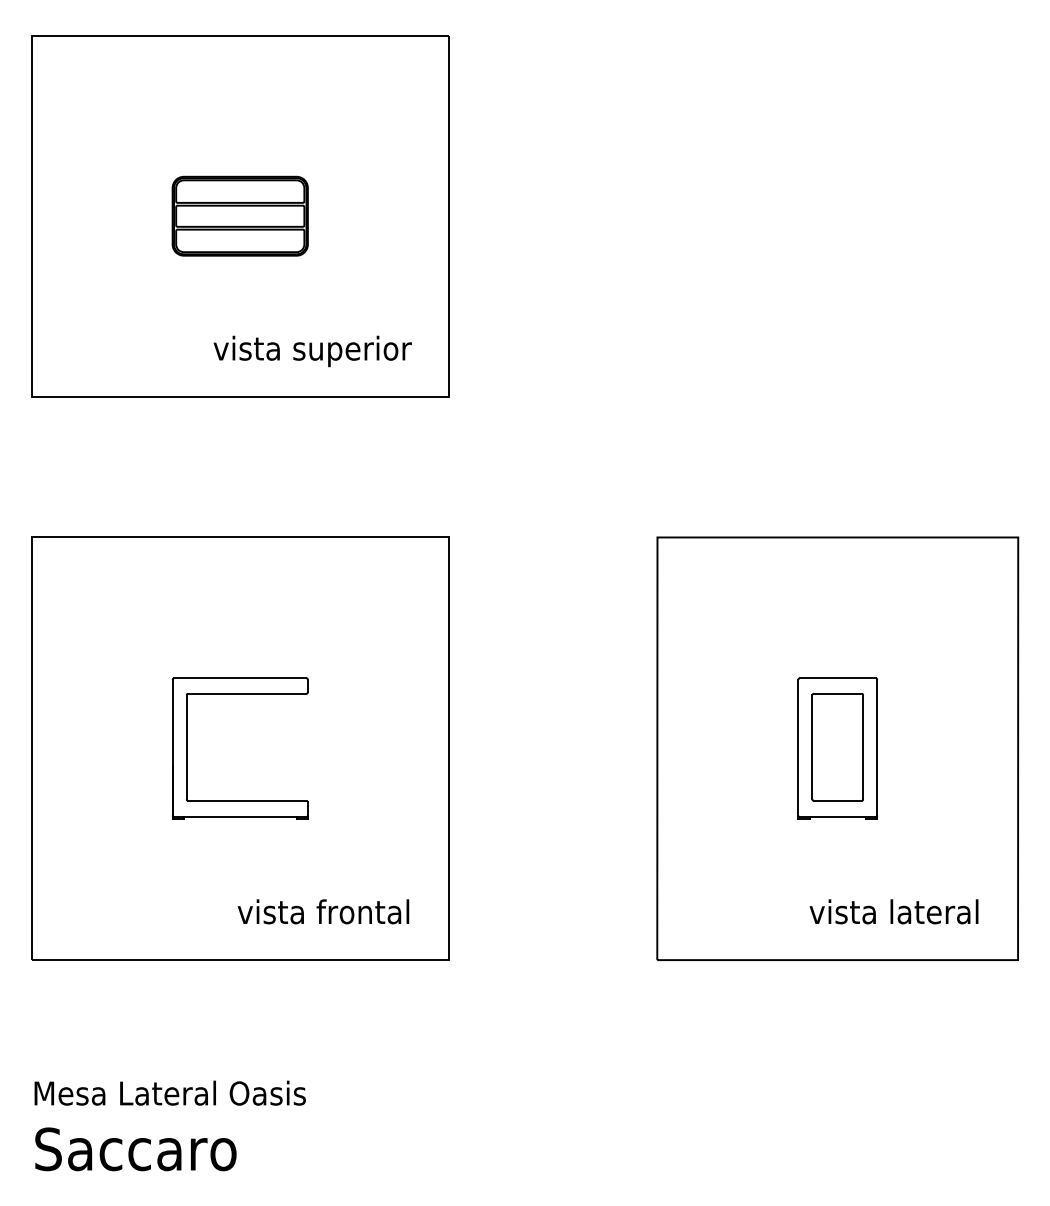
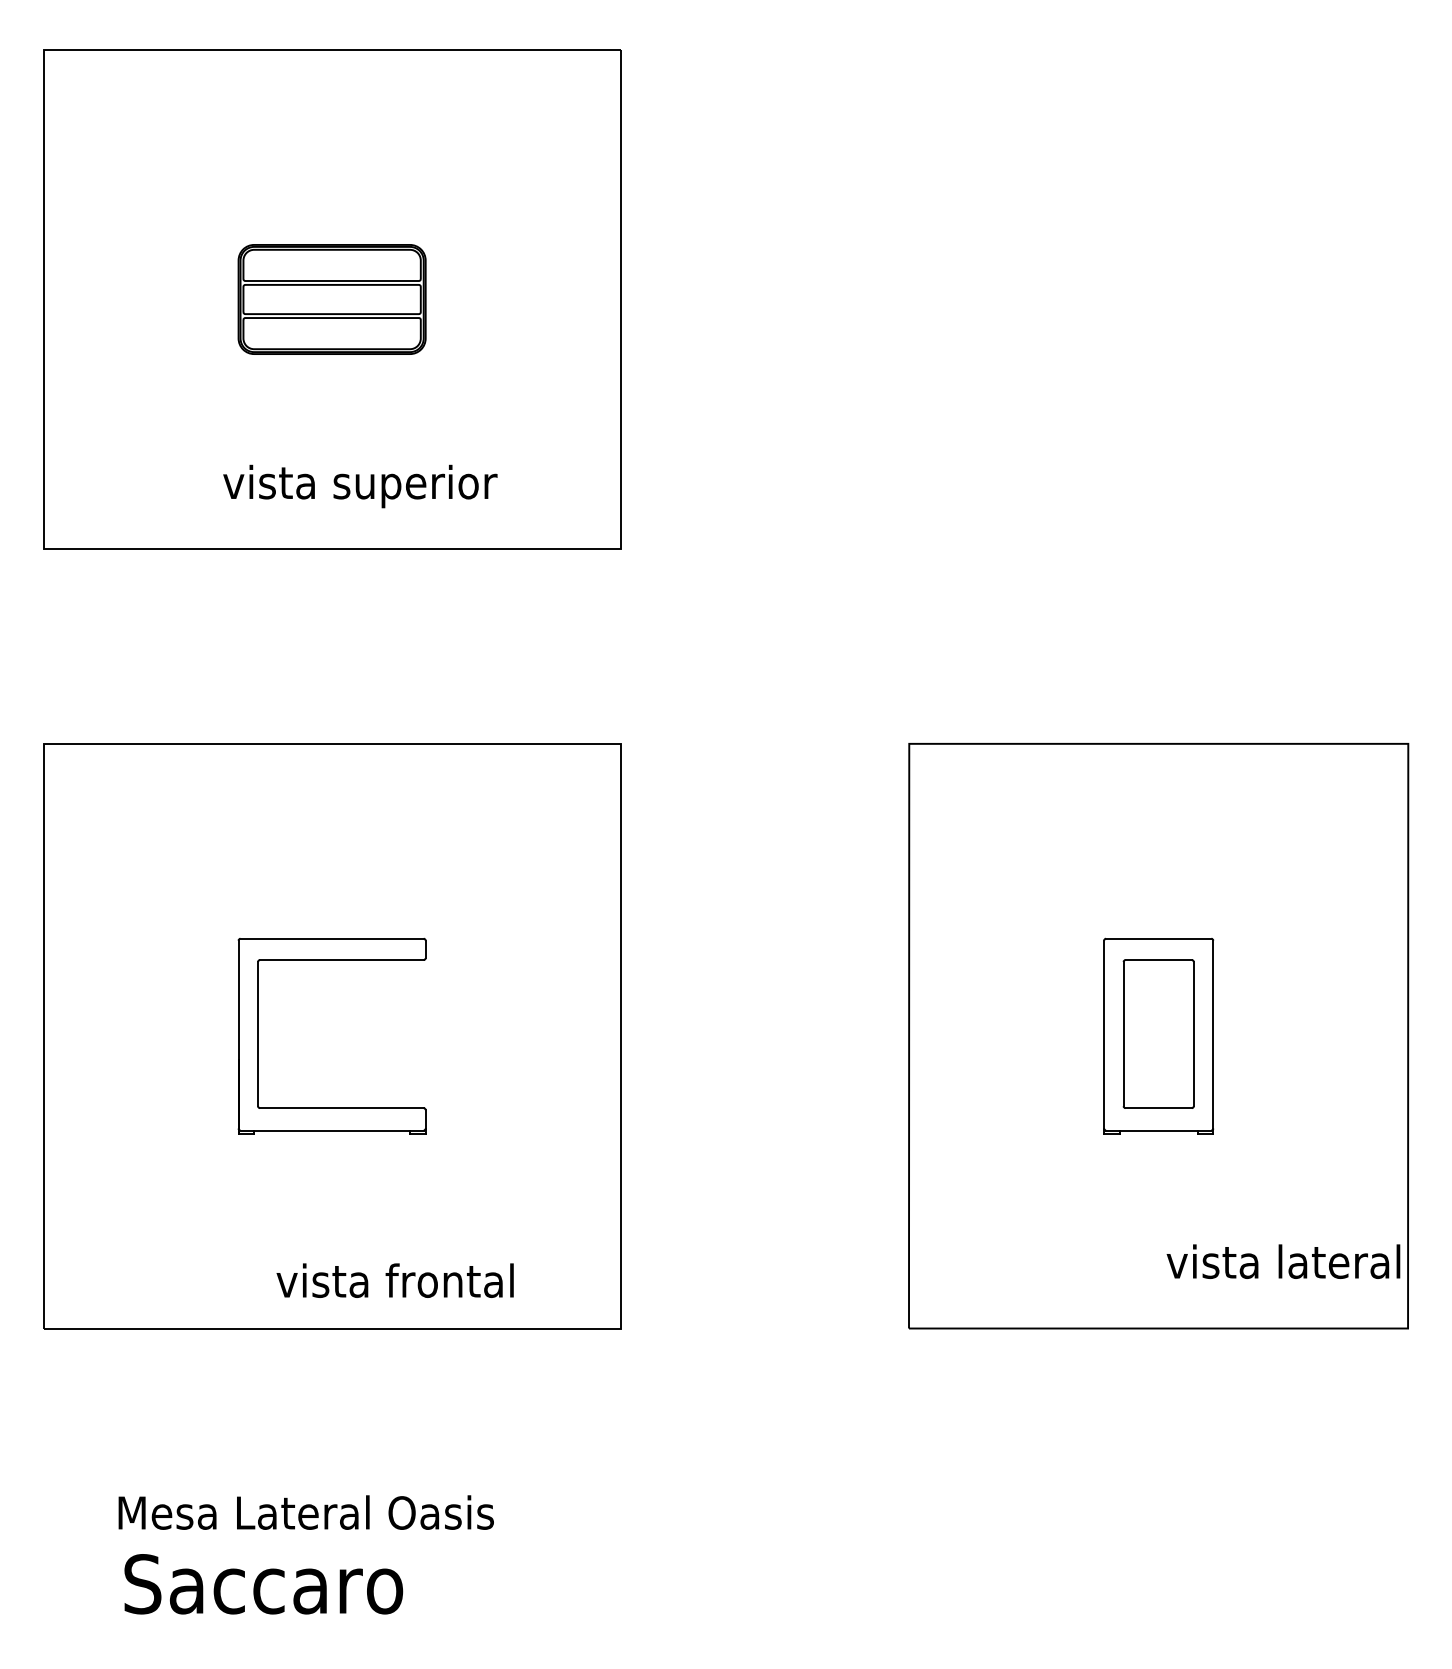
text: (312, 351) -> (360, 486), moved
text: (322, 911) -> (394, 1280), moved
text: (894, 911) -> (1283, 1261), moved
text: (169, 1093) -> (305, 1512), moved
text: (135, 1149) -> (263, 1584), moved

